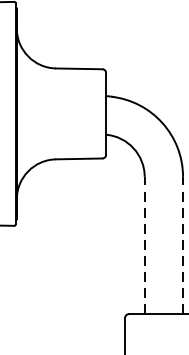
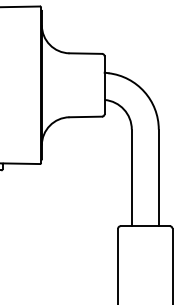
line: (144, 244) -> (131, 177), dashed -> solid
line: (182, 244) -> (158, 177), dashed -> solid

